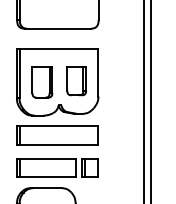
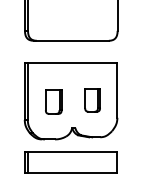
part: (76, 81) -> (92, 100), size x0.7
part: (42, 82) -> (53, 101), size x0.7

